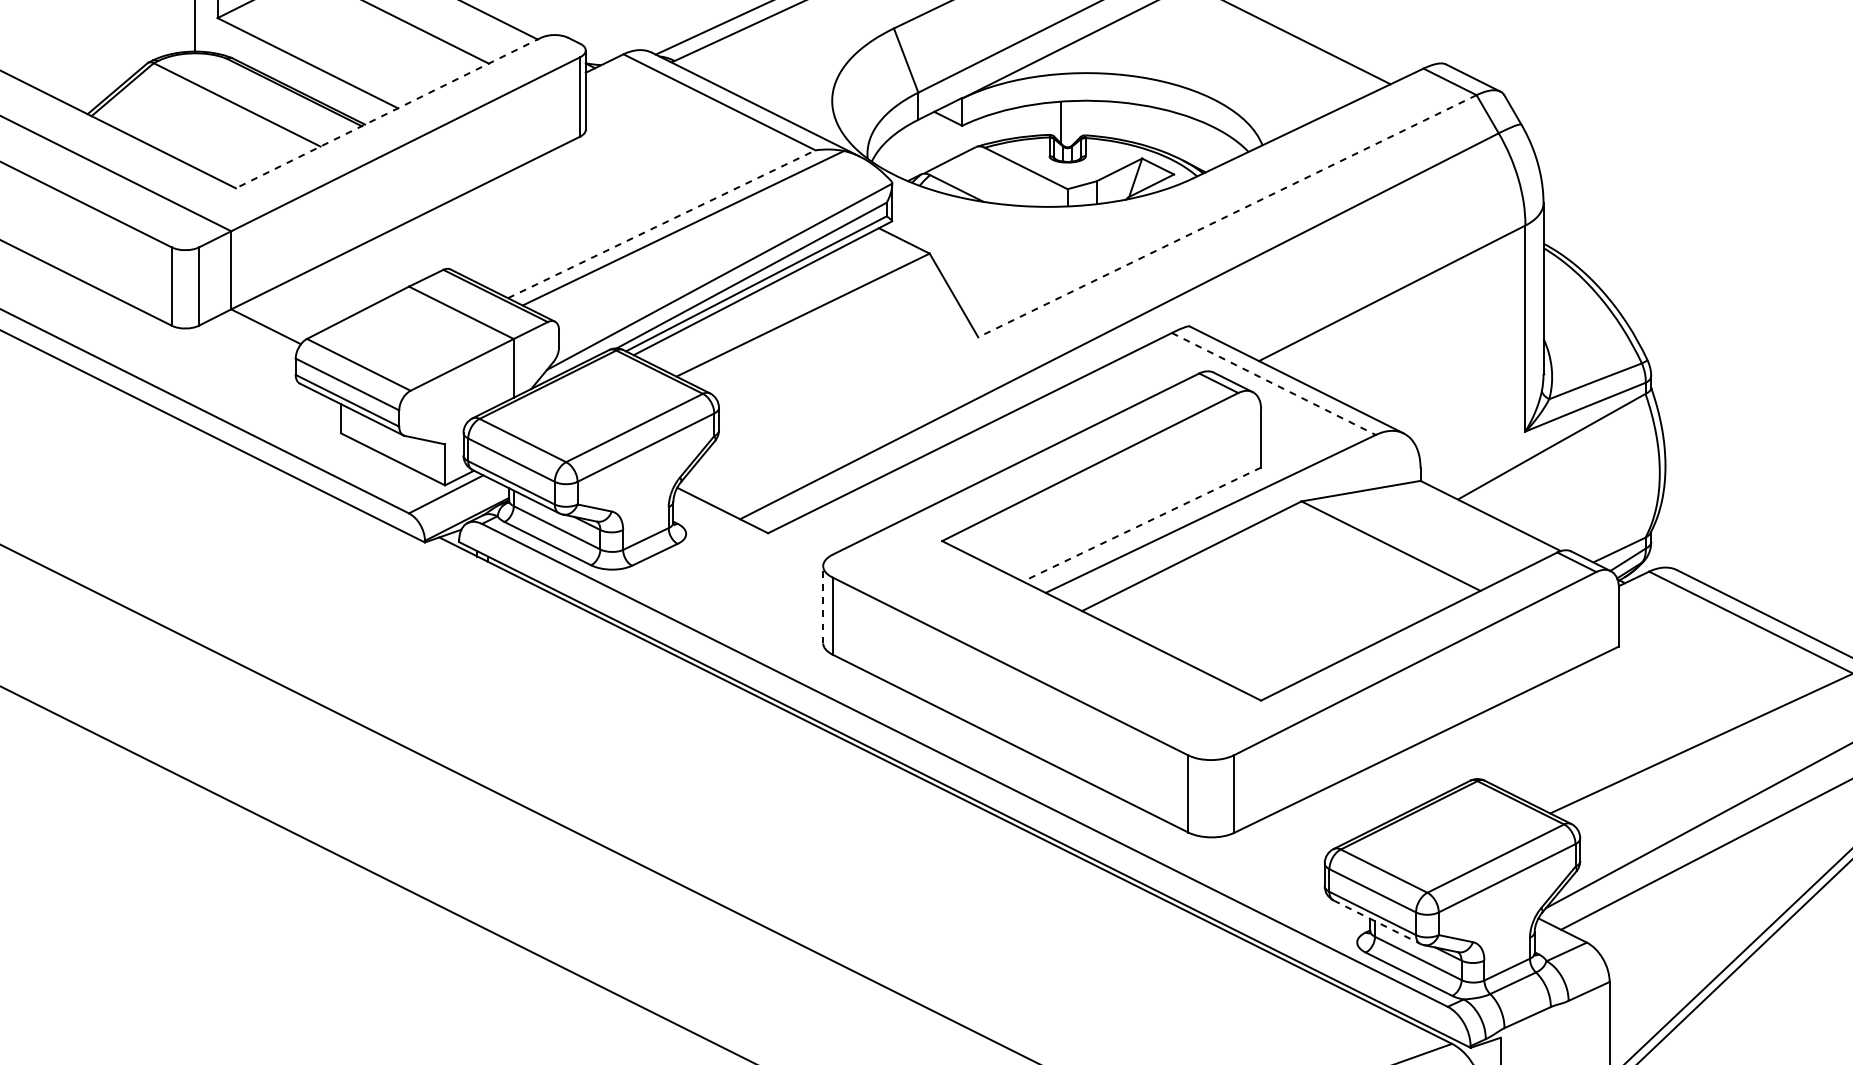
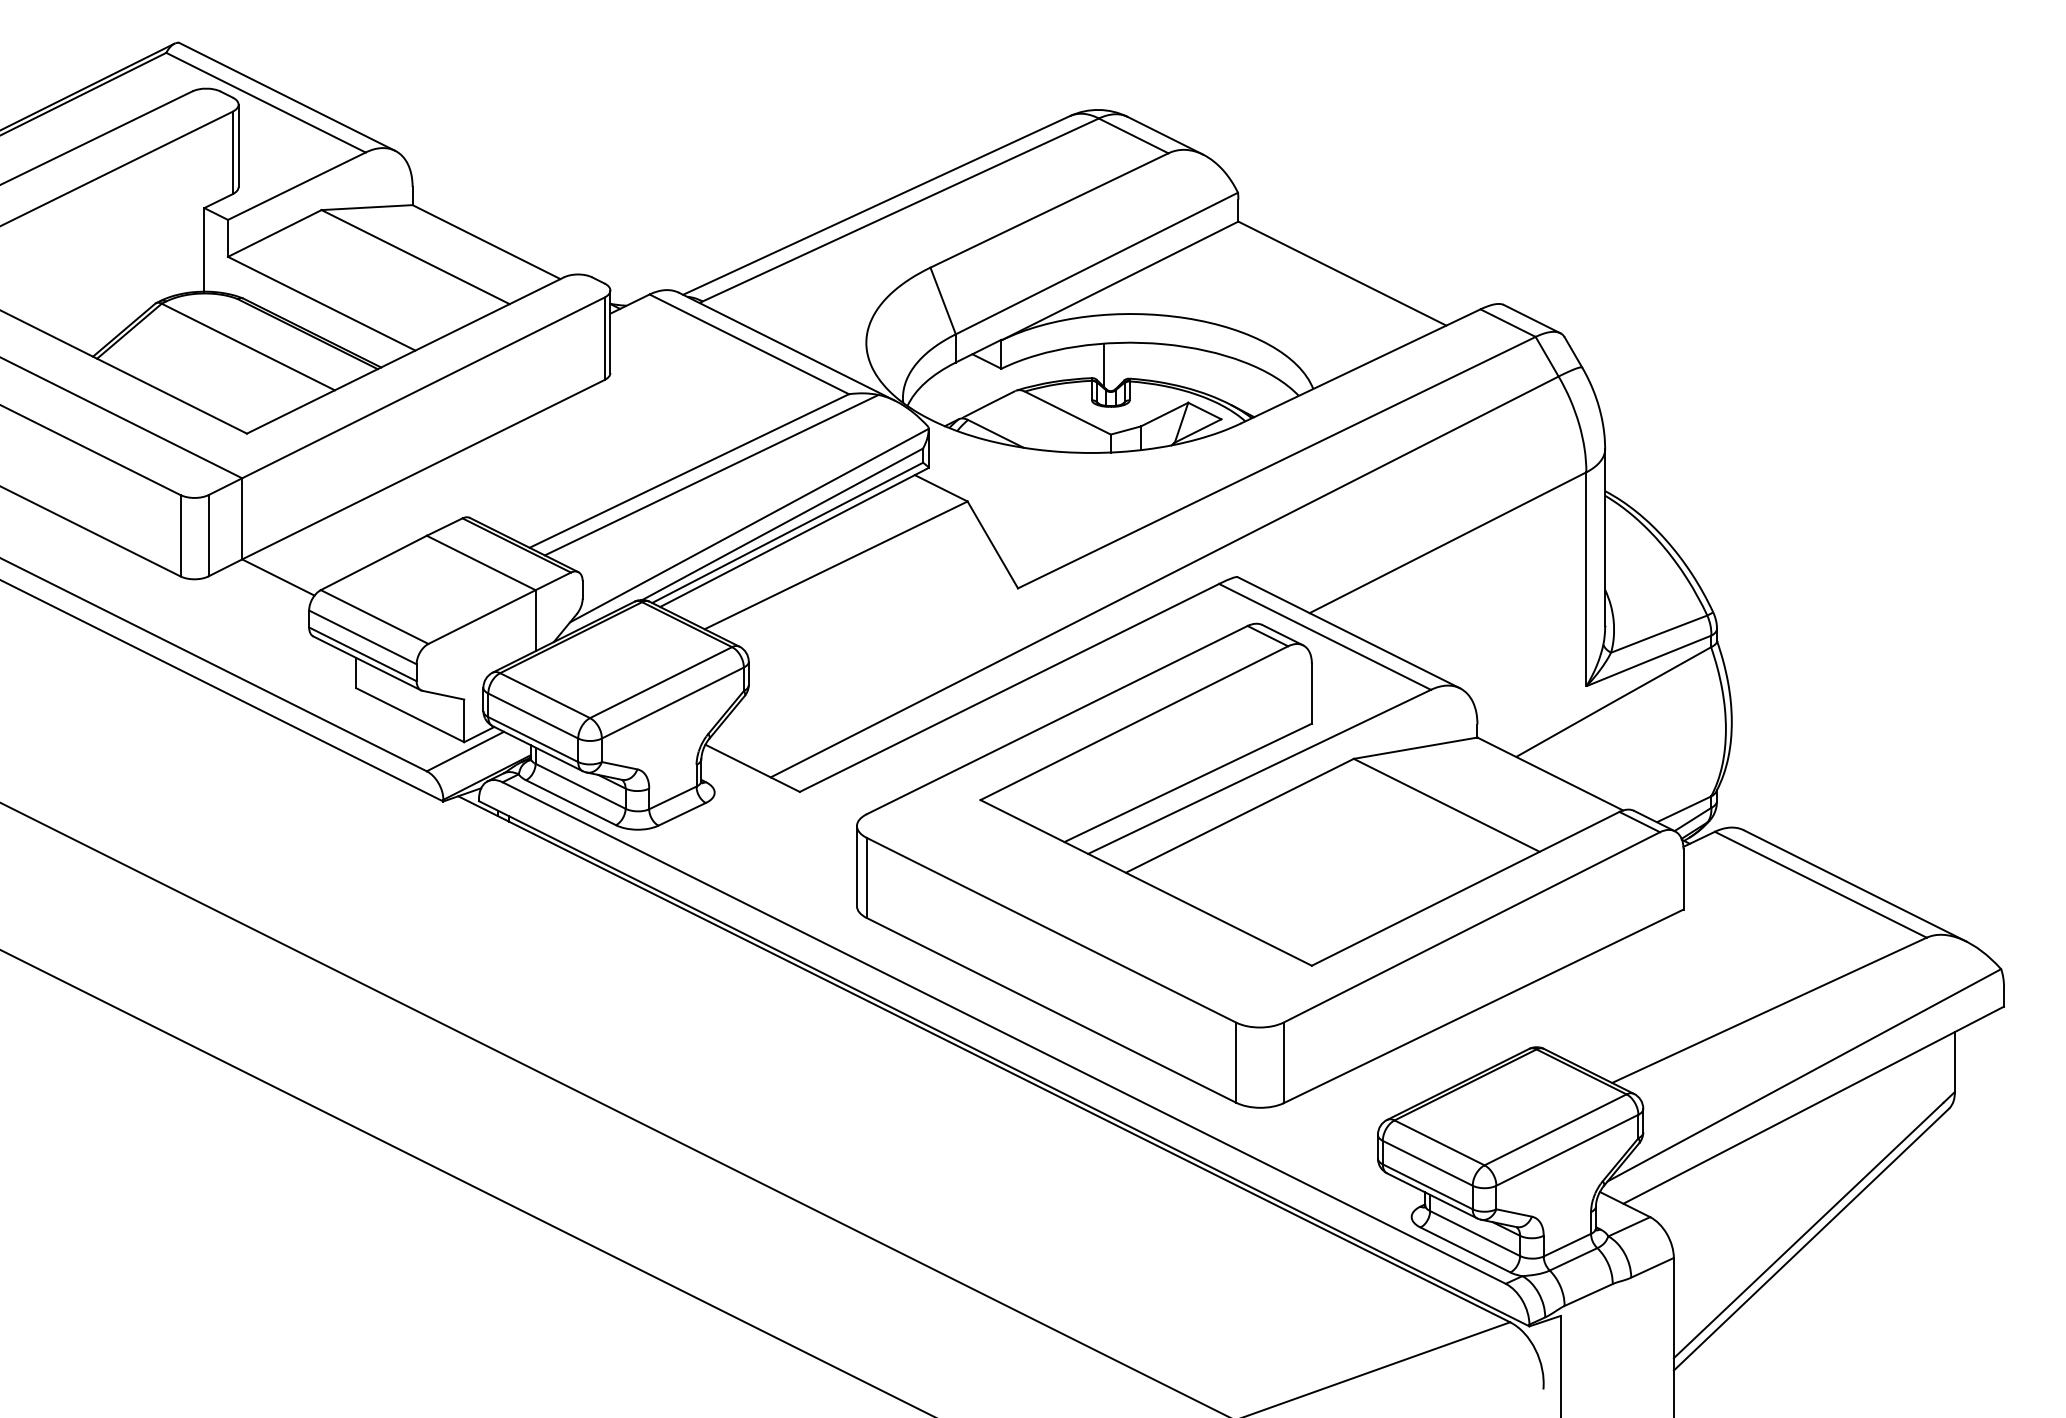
line: (388, 113) -> (405, 355), dashed -> solid
line: (1227, 216) -> (1276, 462), dashed -> solid
line: (661, 223) -> (689, 470), dashed -> solid
line: (1274, 384) -> (1325, 637), dashed -> solid
line: (1141, 525) -> (1187, 783), dashed -> solid
line: (822, 604) -> (856, 865), dashed -> solid
line: (1377, 922) -> (1432, 1196), dashed -> solid

